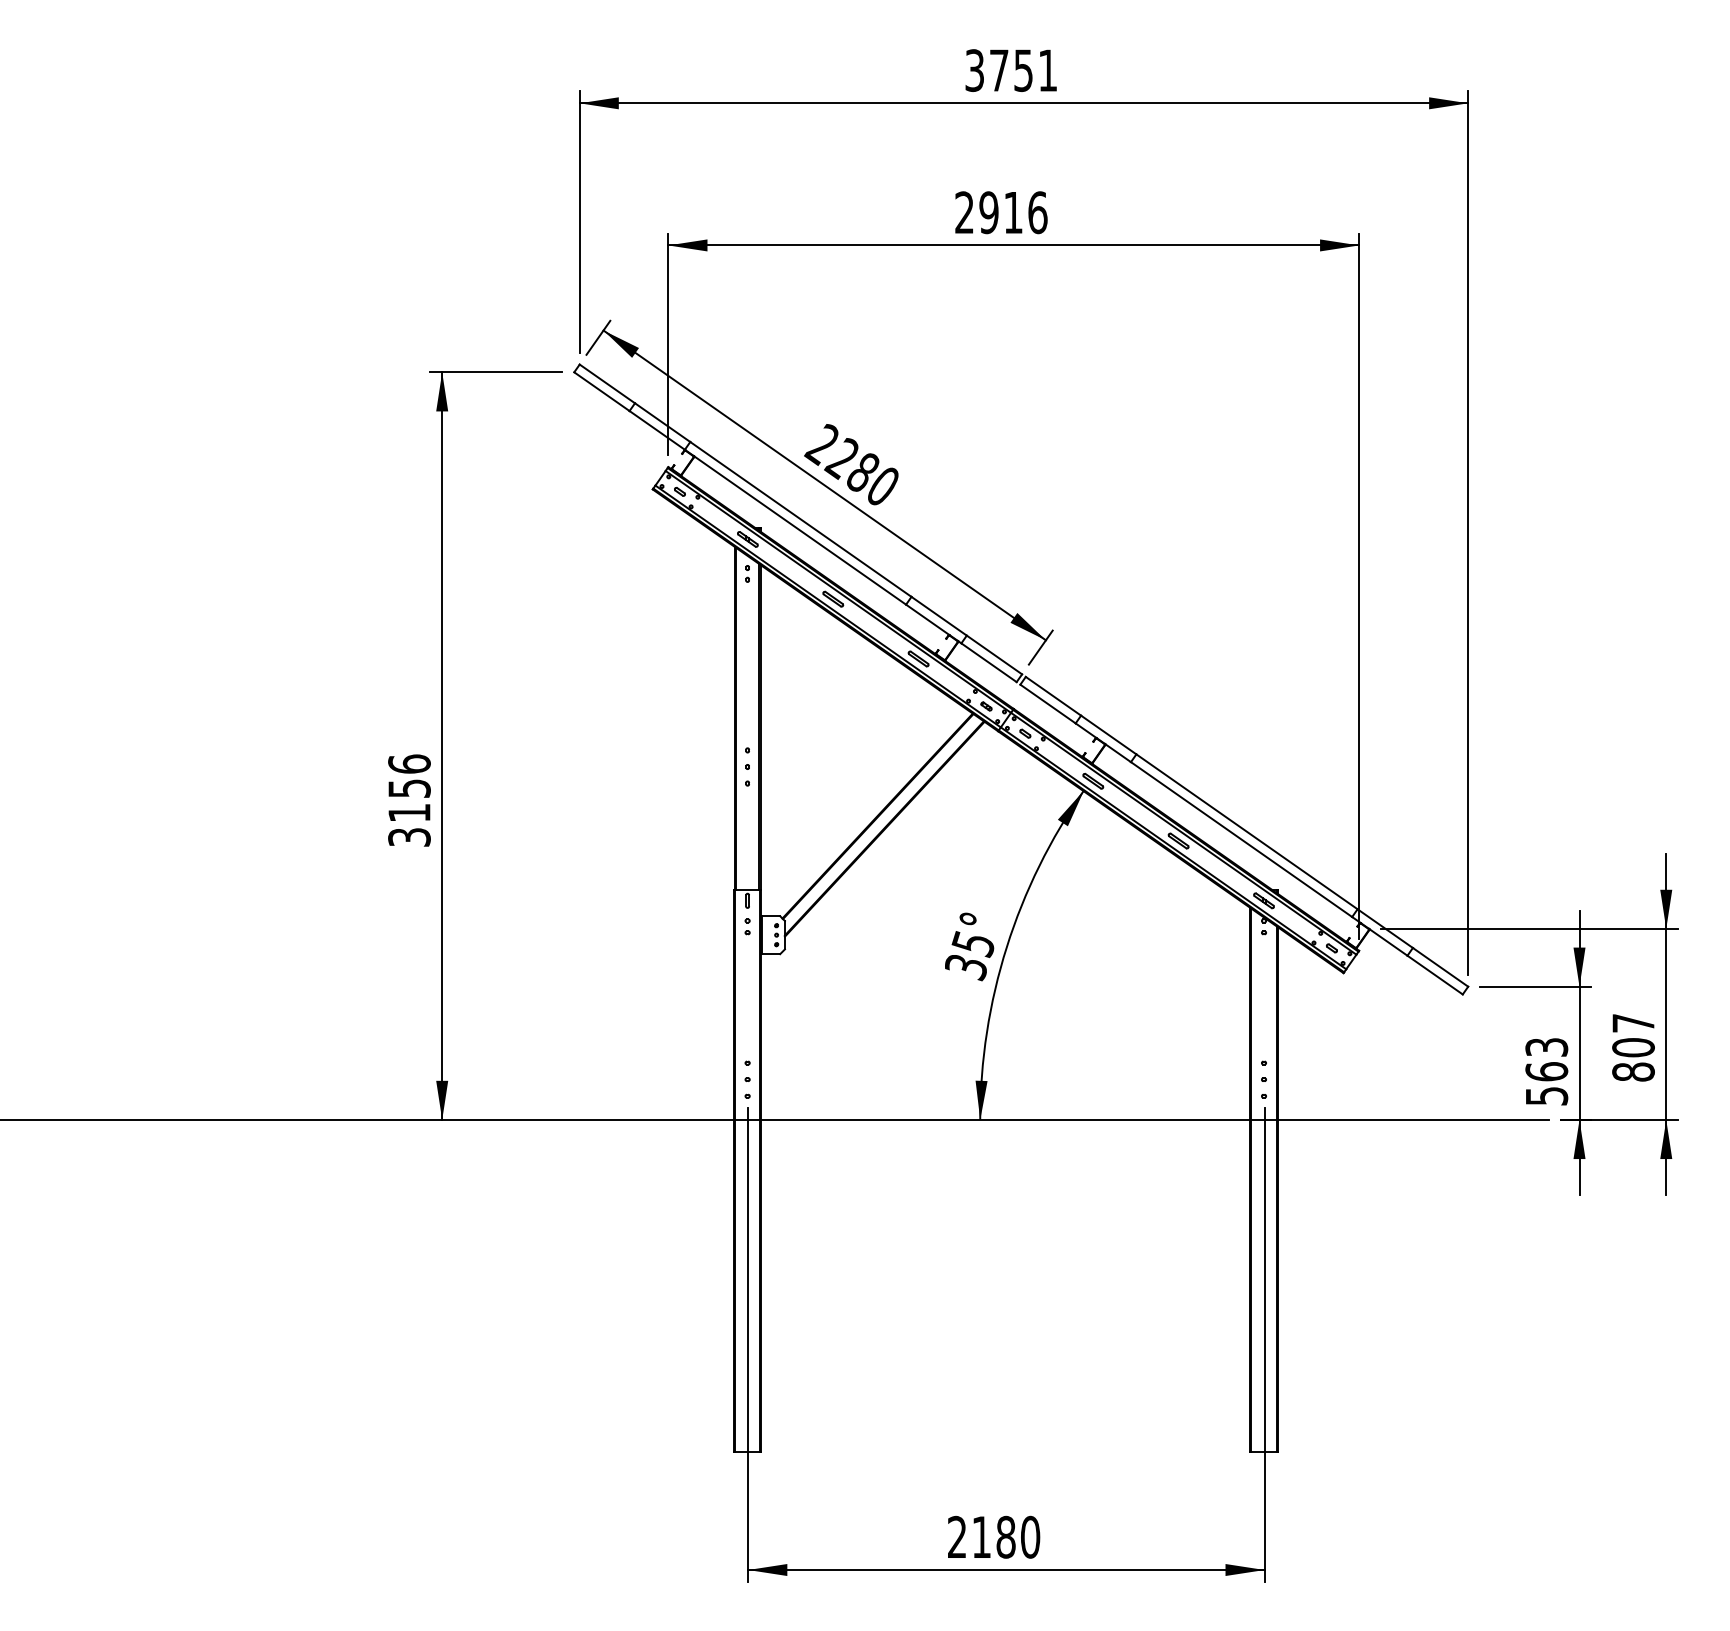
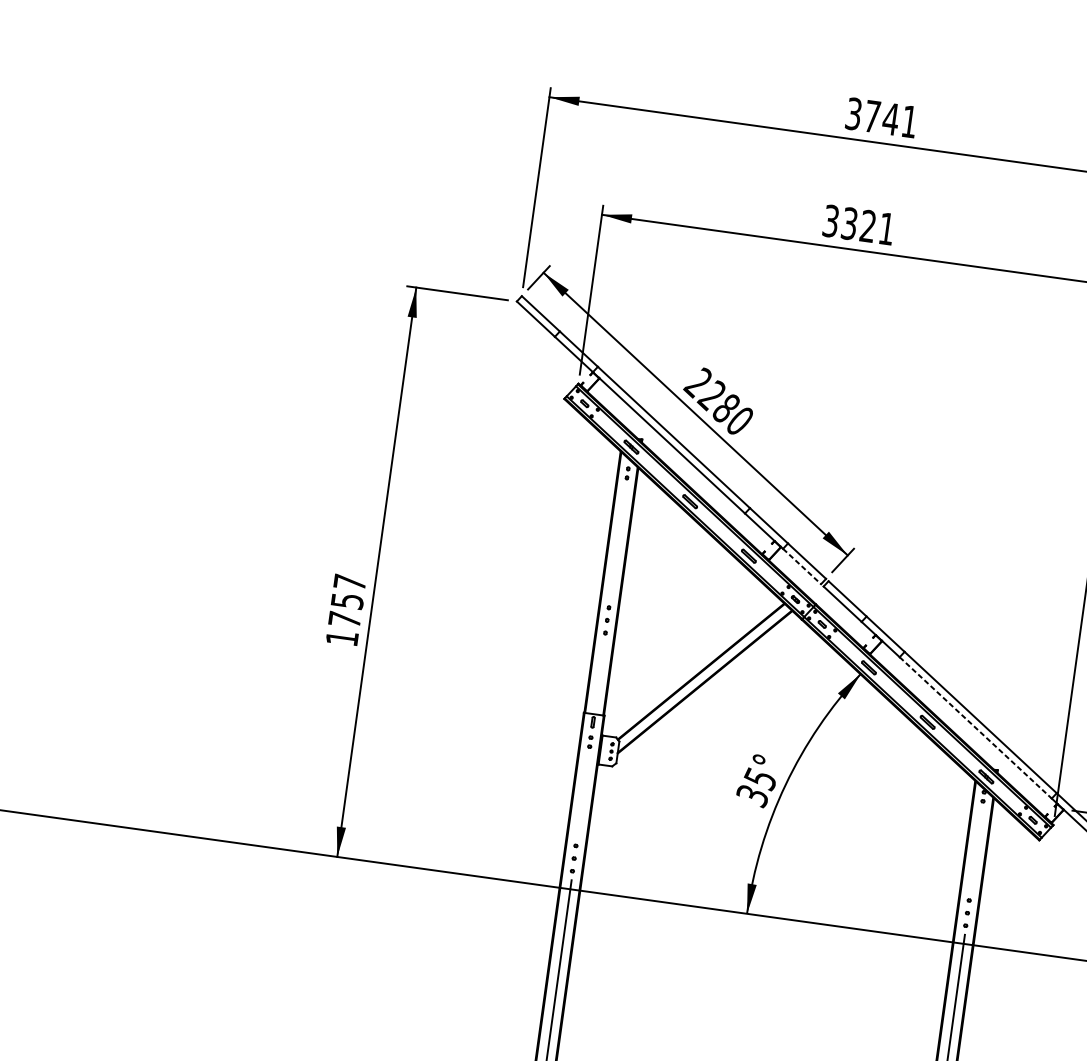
text: (1023, 70) -> (890, 119), 3751 -> 3741
text: (1001, 212) -> (859, 224), 2916 -> 3321
line: (989, 662) -> (802, 566), solid -> dashed
text: (409, 800) -> (346, 610), 3156 -> 1757
line: (1241, 839) -> (975, 727), solid -> dashed

